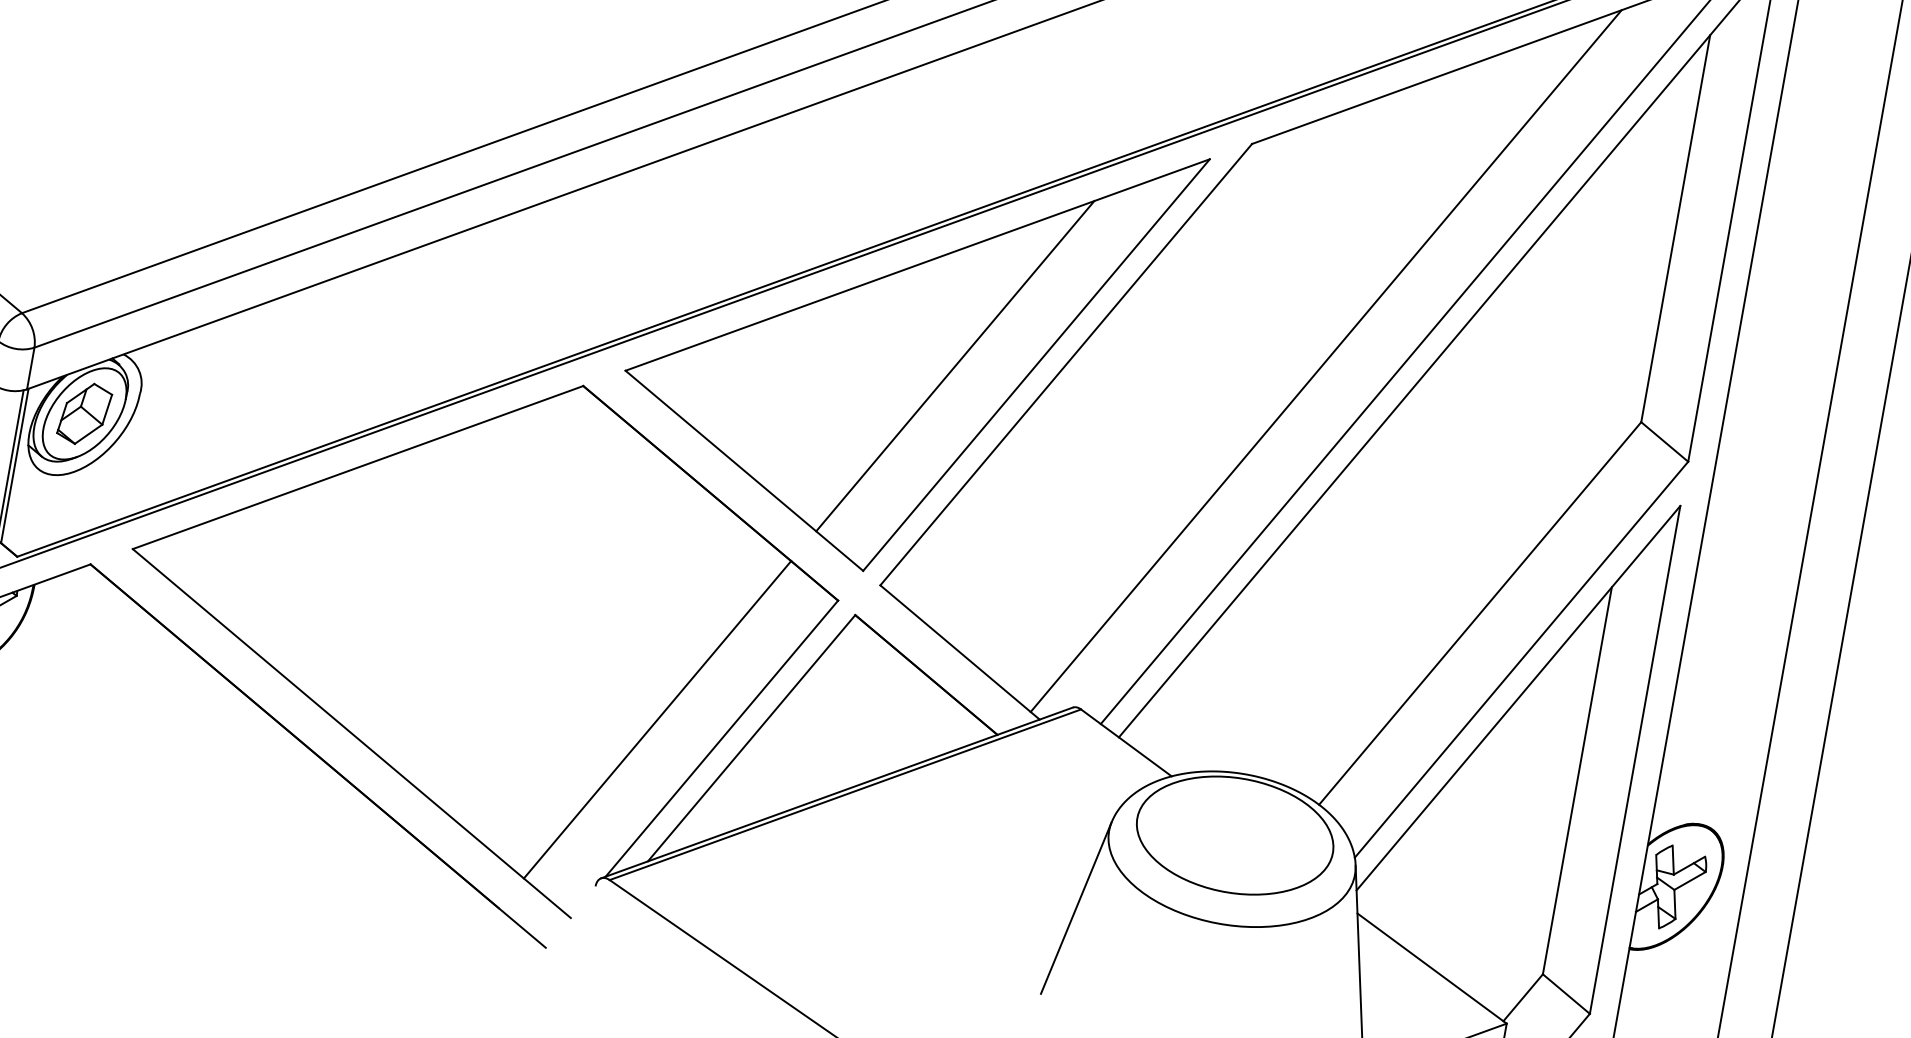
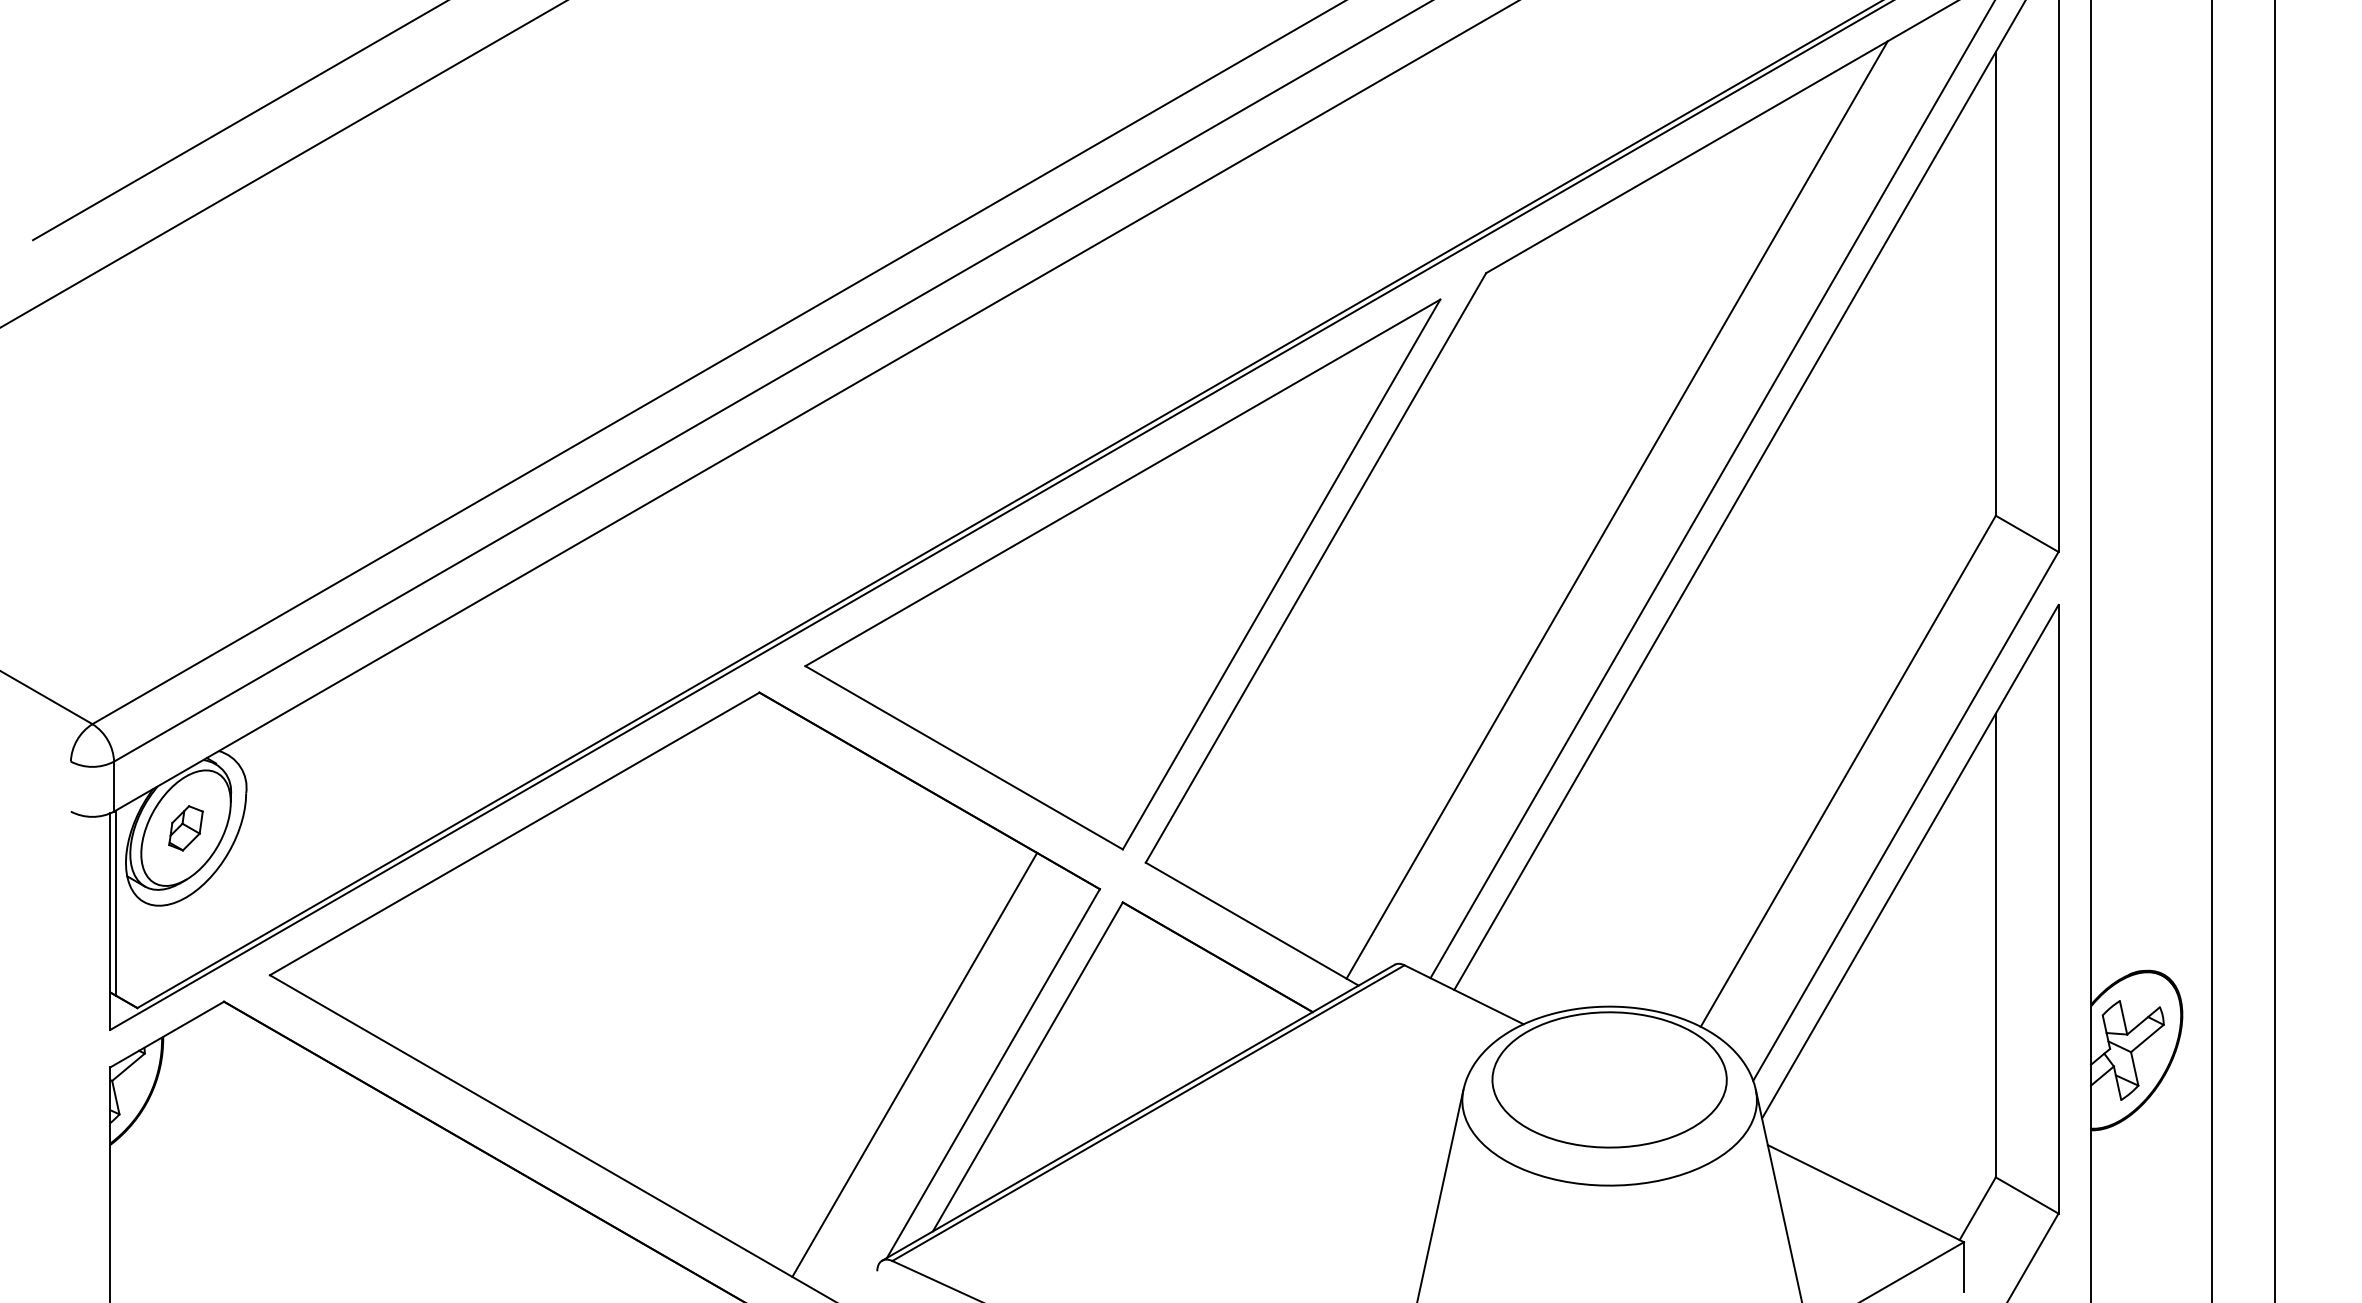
line: (955, 366) -> (1187, 592), removed
part: (84, 414) -> (185, 828), size x0.6

